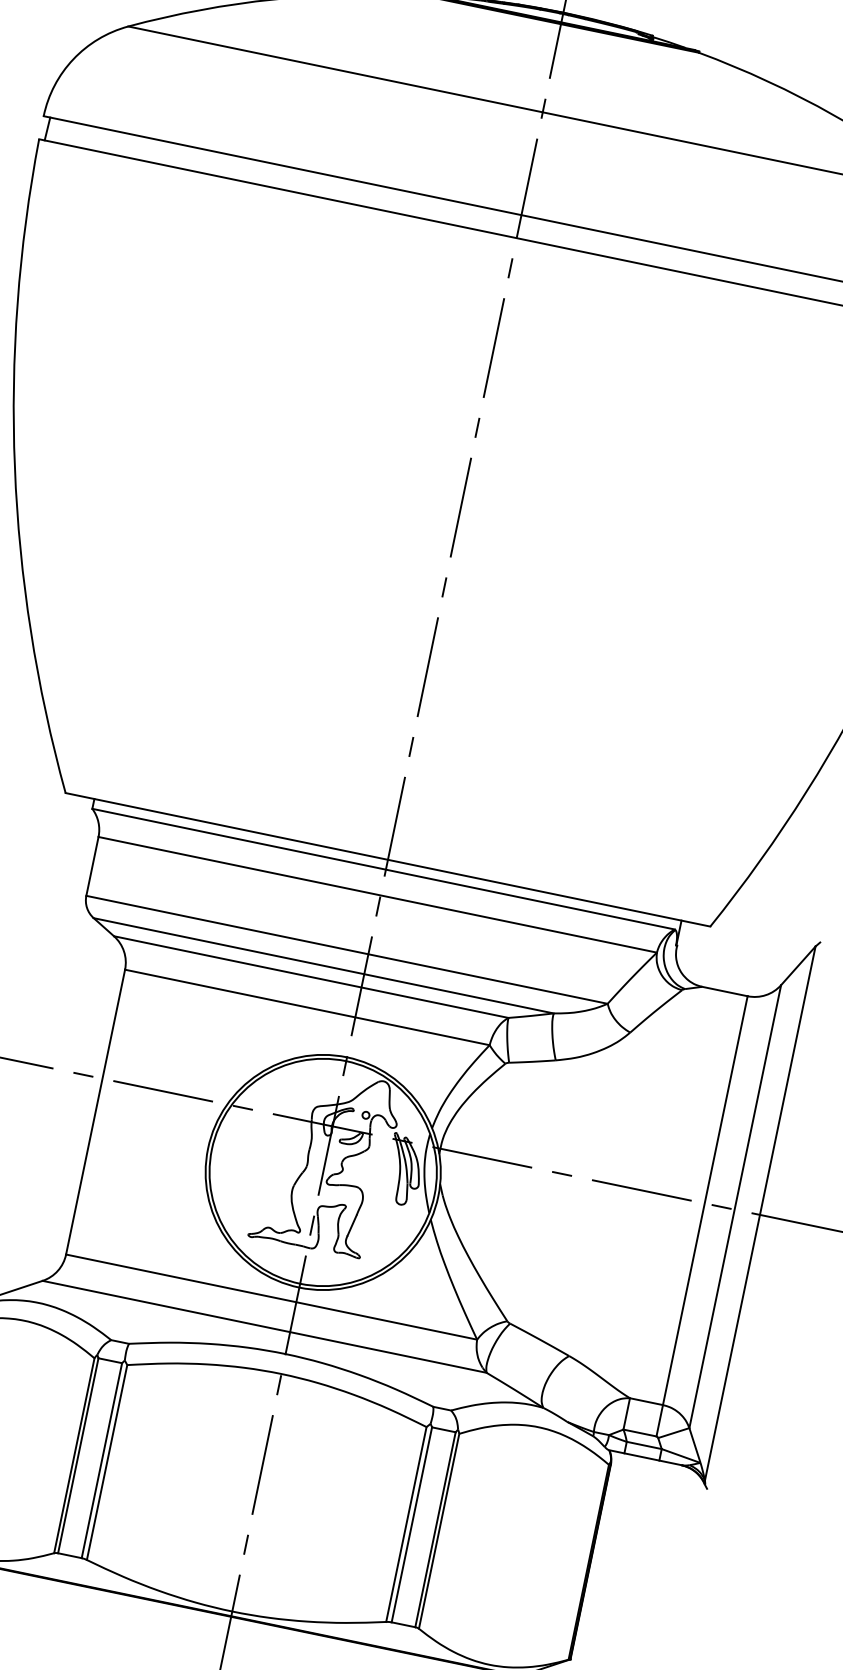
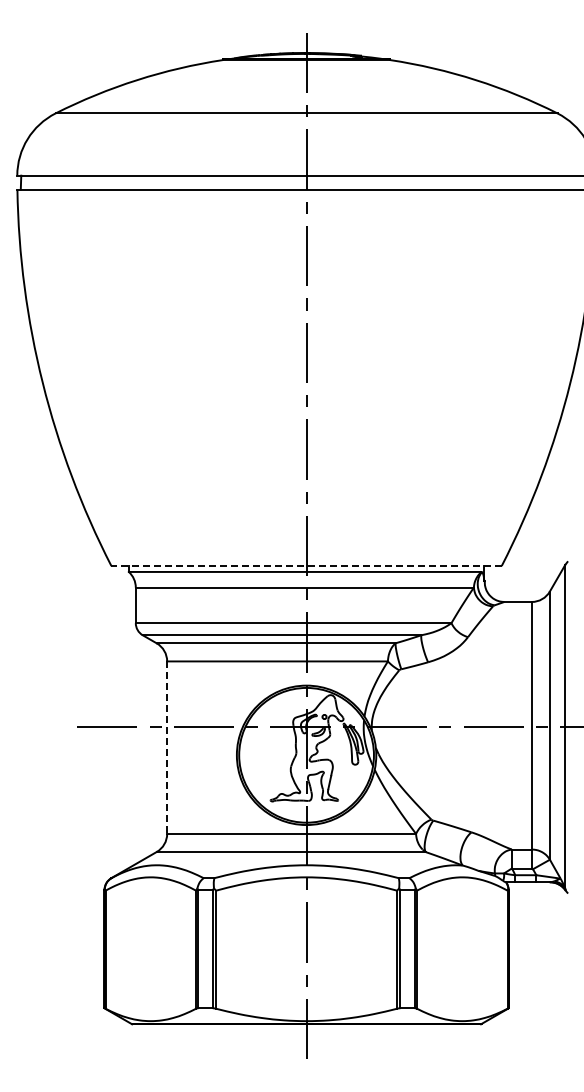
line: (387, 860) -> (306, 566), solid -> dashed
line: (95, 1113) -> (167, 748), solid -> dashed

